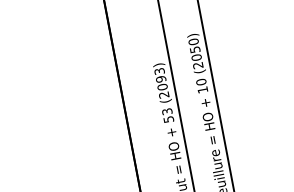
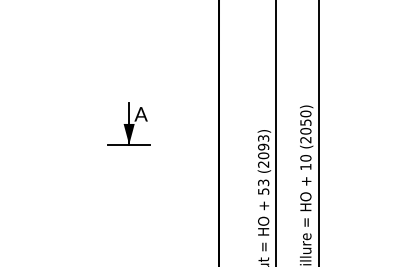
part: (34, 81) -> (128, 123), added

